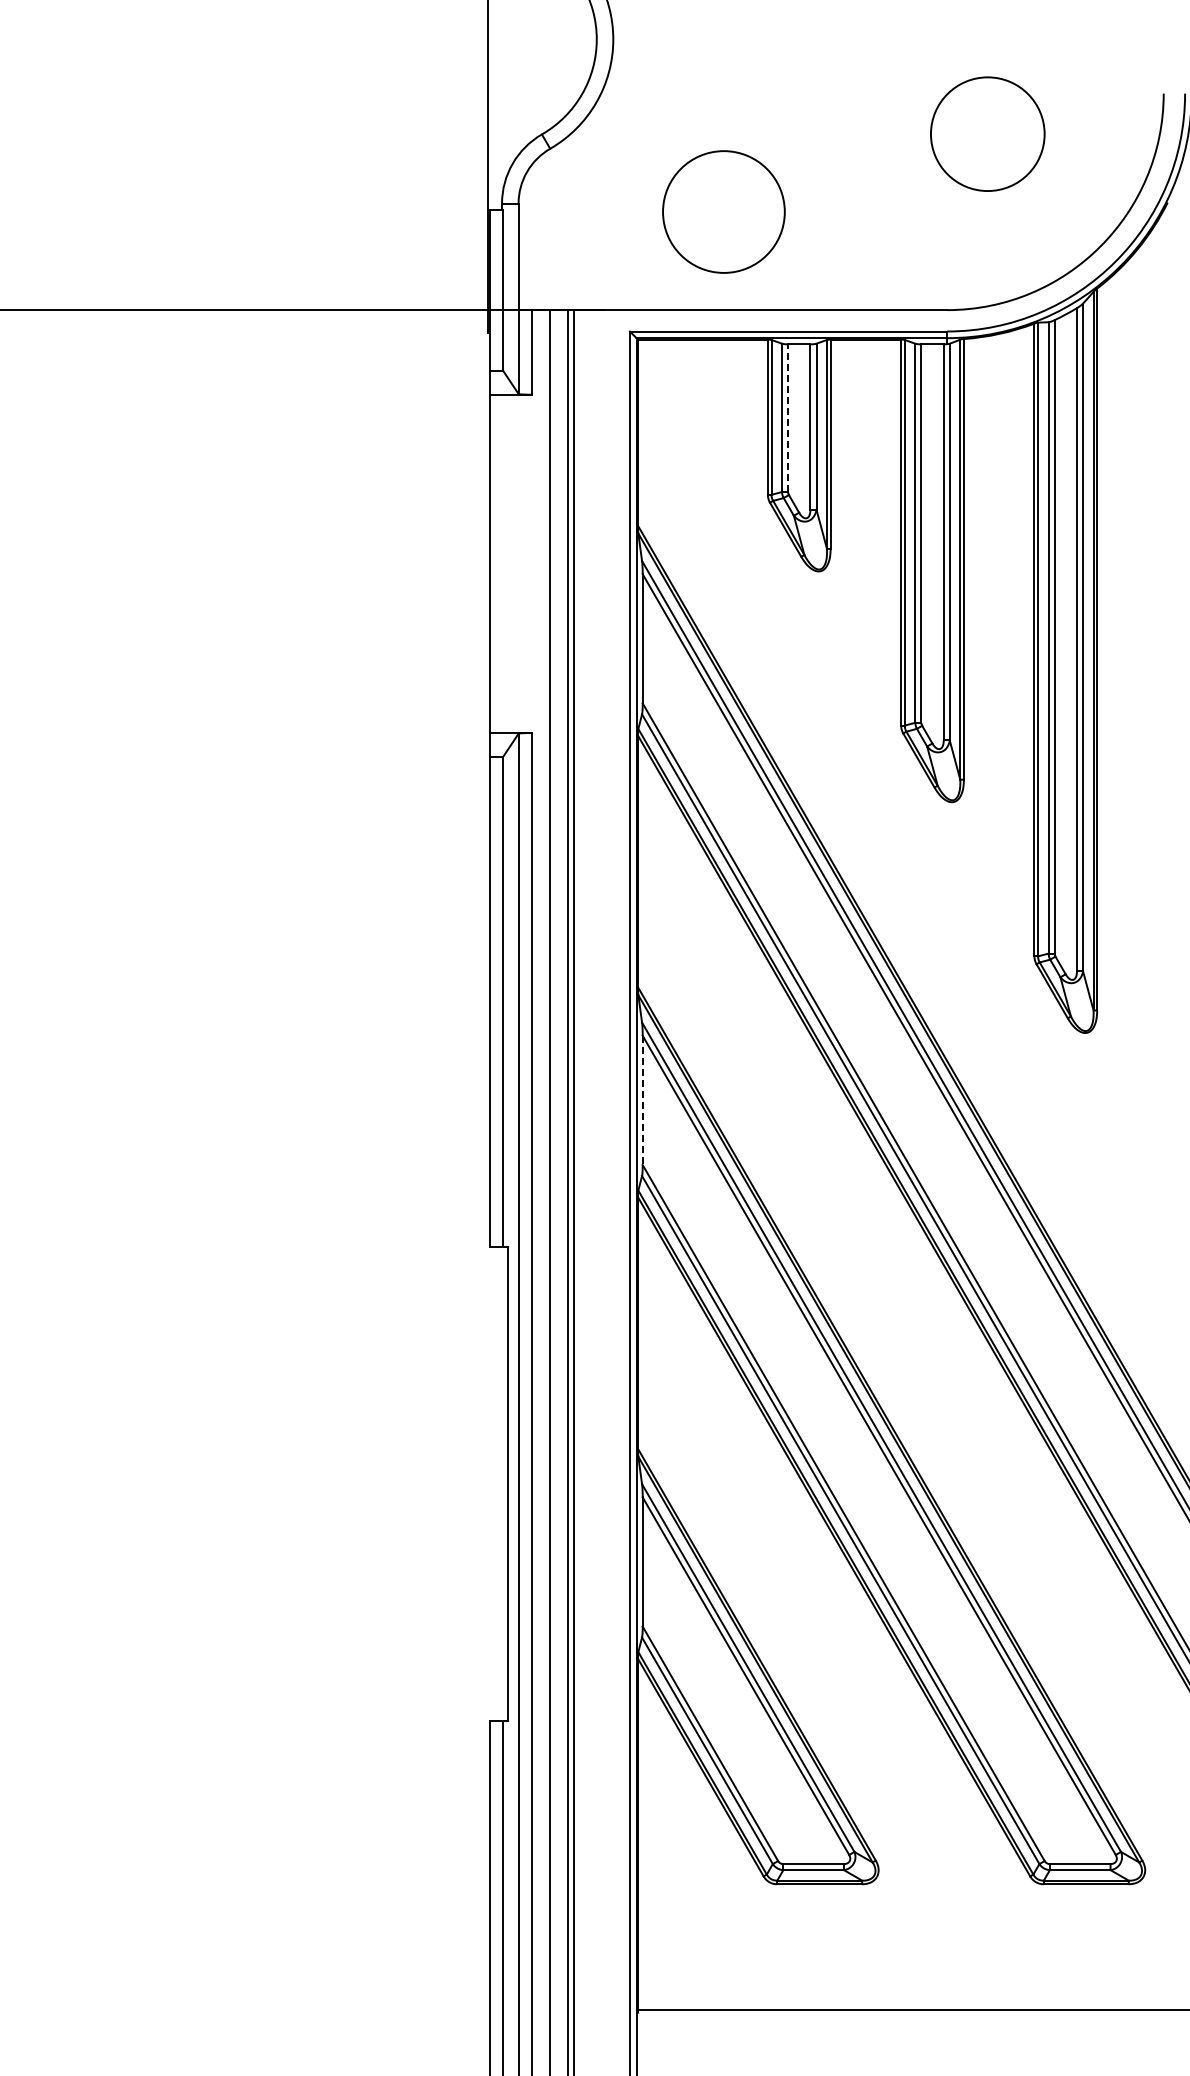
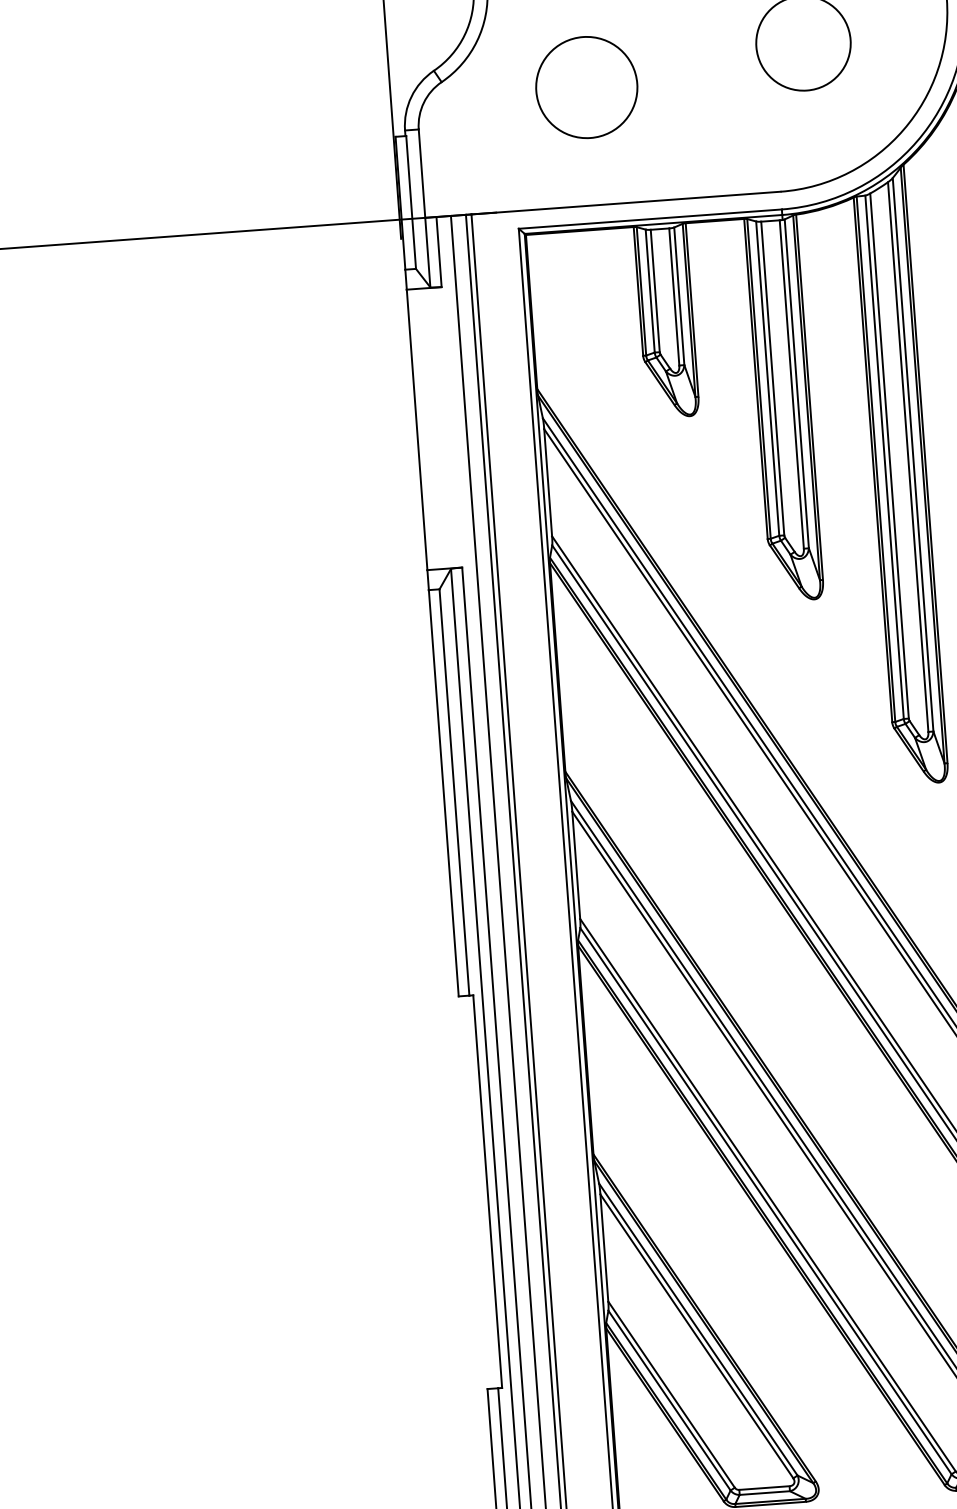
circle: (723, 211) -> (586, 87), moved
line: (788, 418) -> (655, 291), dashed -> solid
line: (642, 1100) -> (576, 865), dashed -> solid

